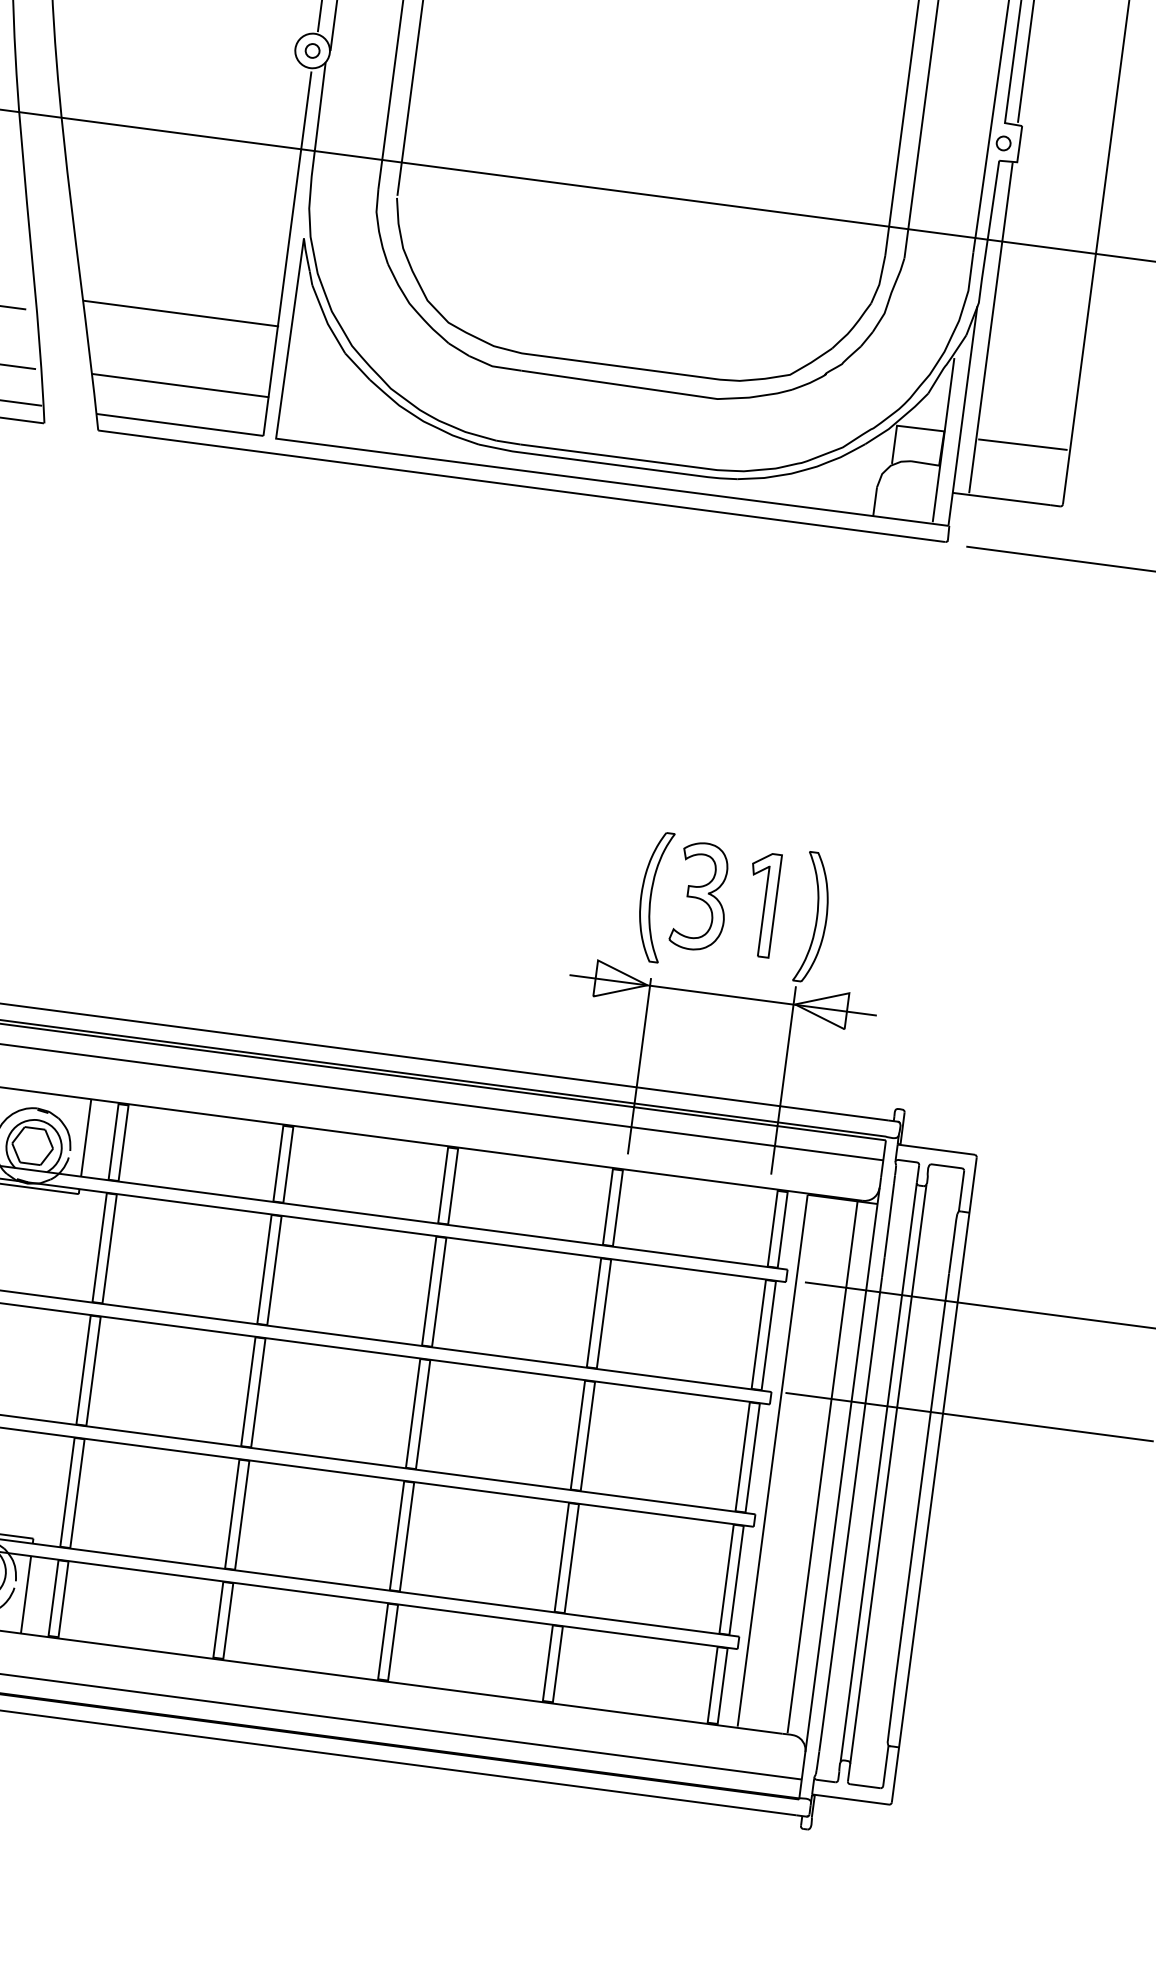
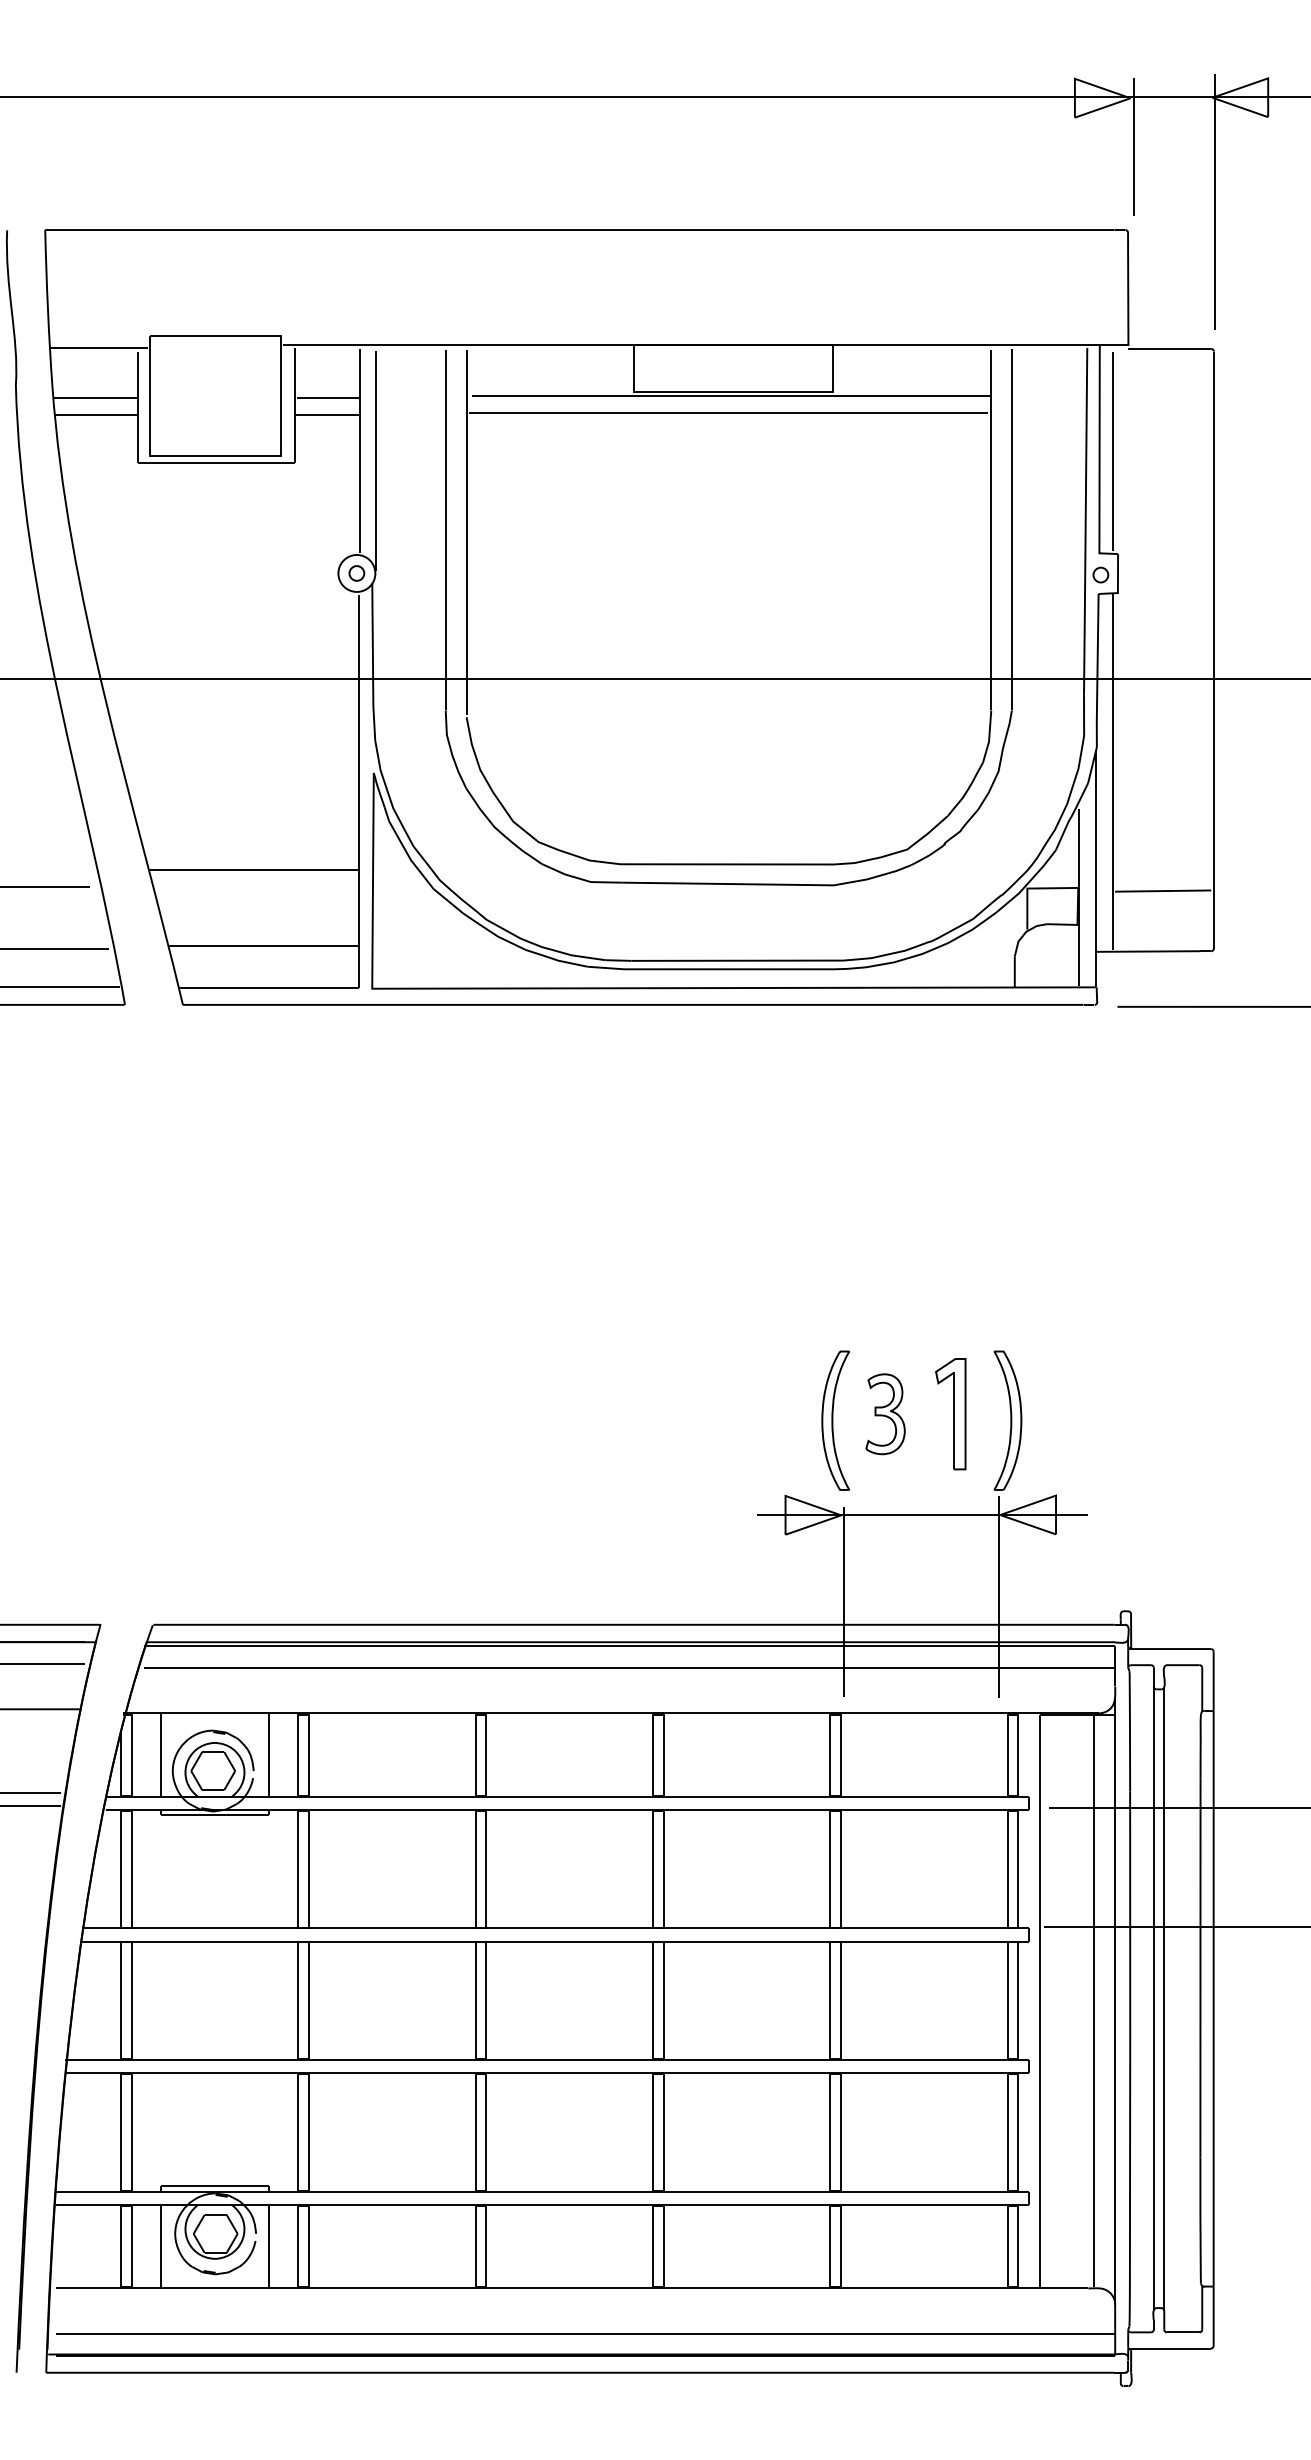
part: (700, 897) -> (885, 1414), size x0.7

